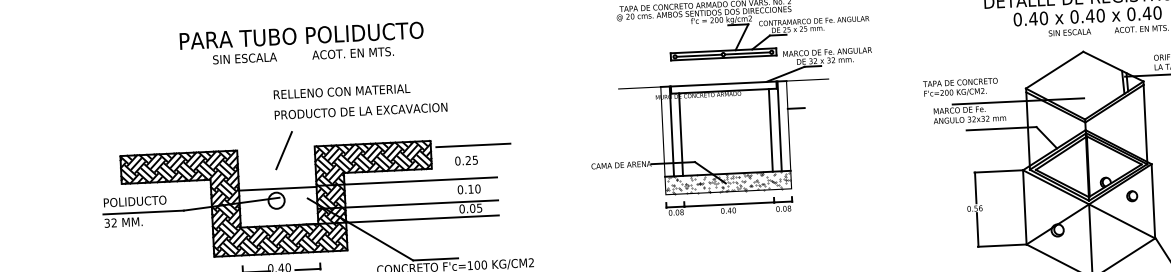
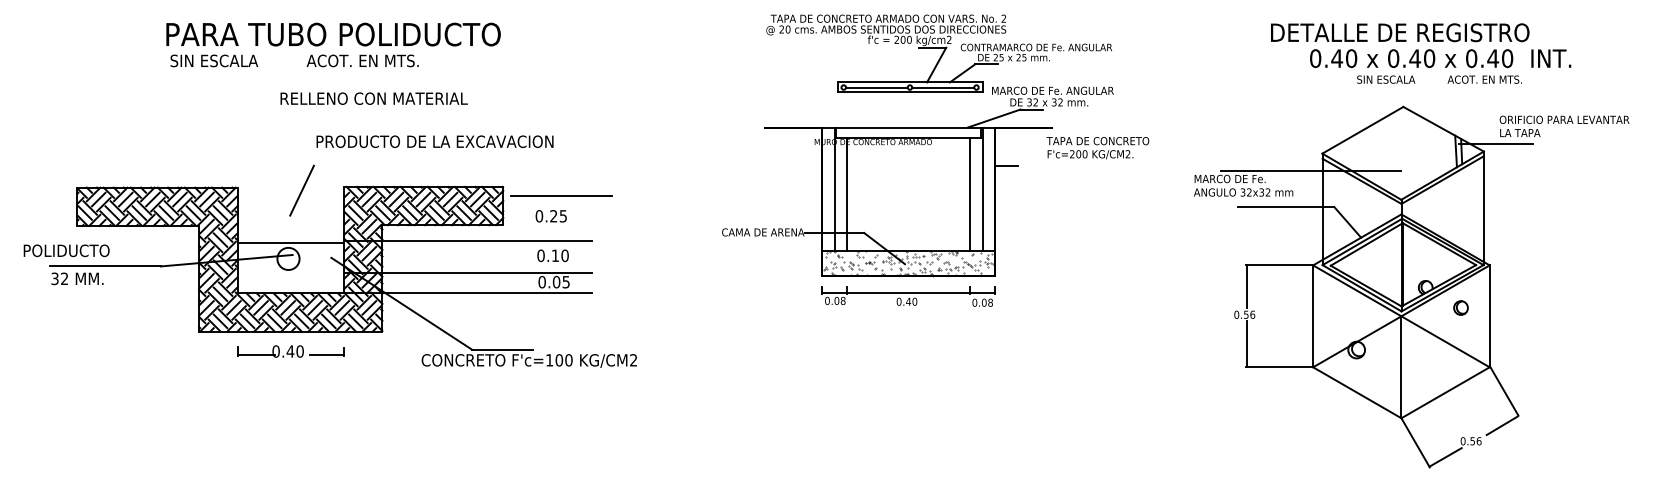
text: (303, 55) -> (294, 60), moved
text: (960, 87) -> (1097, 148), moved
text: (341, 91) -> (373, 98), moved
text: (360, 111) -> (434, 141), moved
text: (135, 201) -> (66, 250), moved

